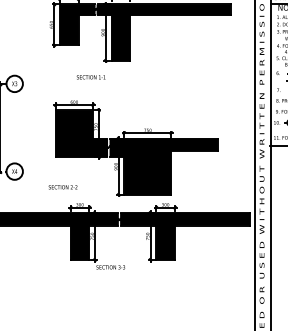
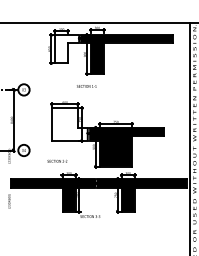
fill: (77, 25) -> (67, 49), removed
text: (90, 77) -> (86, 86), moved
fill: (82, 133) -> (70, 124), removed

